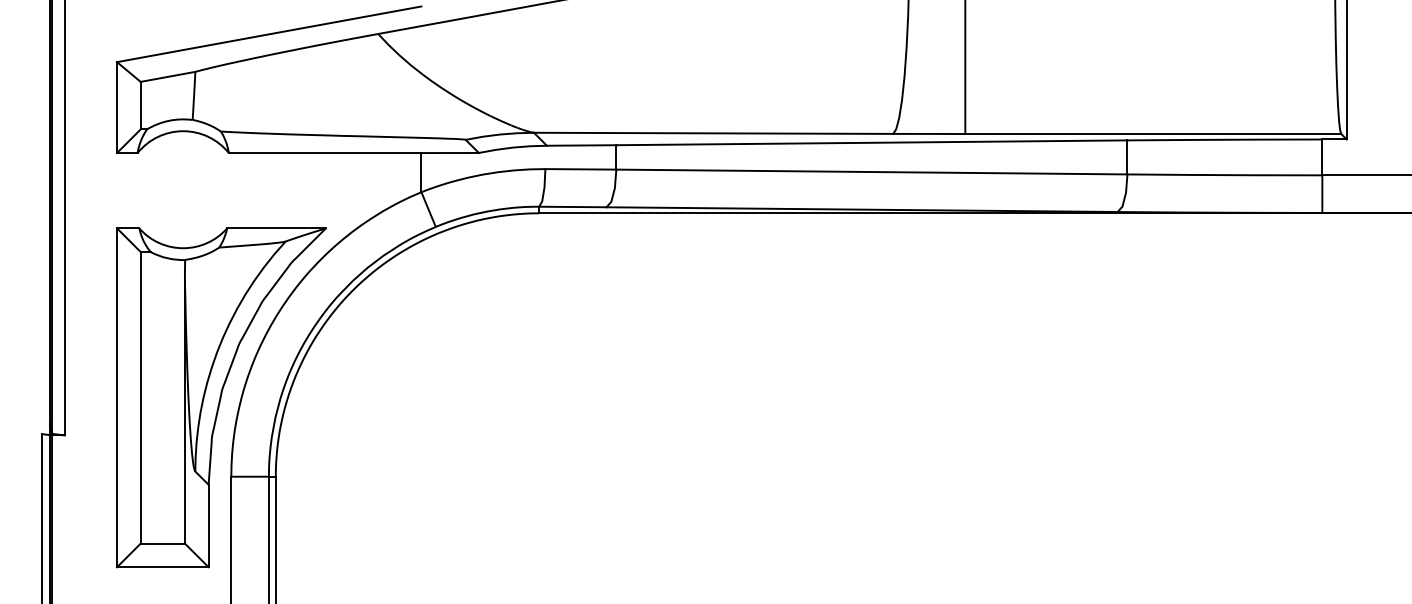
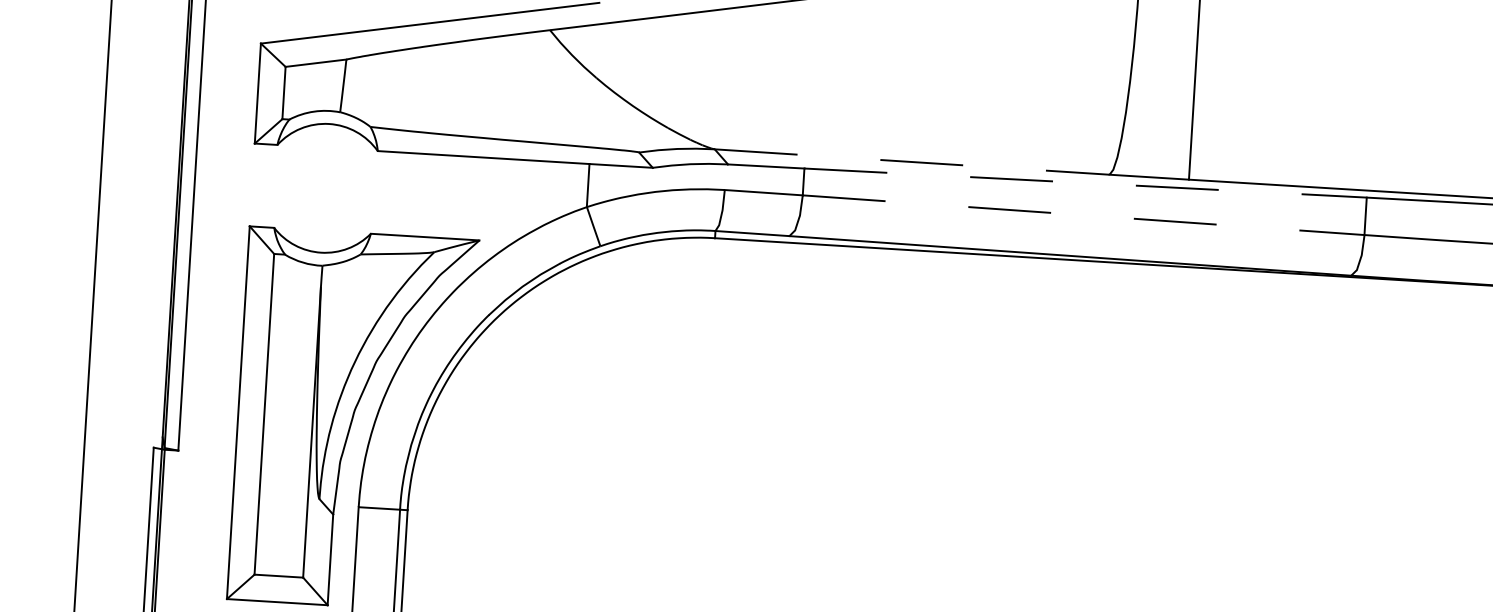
line: (713, 133) -> (912, 162), solid -> dashed
line: (871, 142) -> (1085, 182), solid -> dashed
line: (871, 172) -> (1083, 215), solid -> dashed

